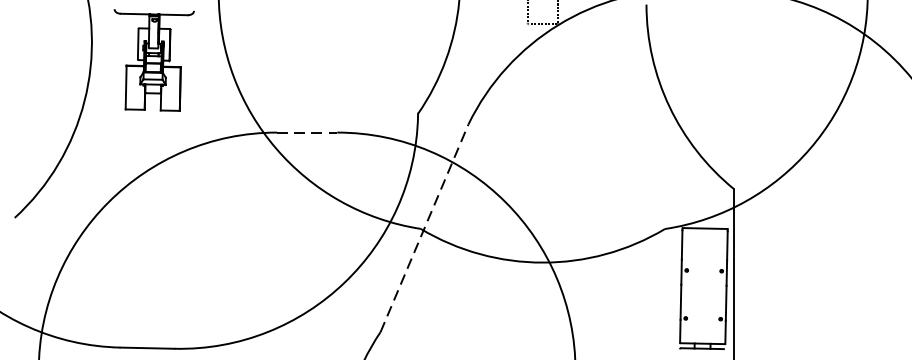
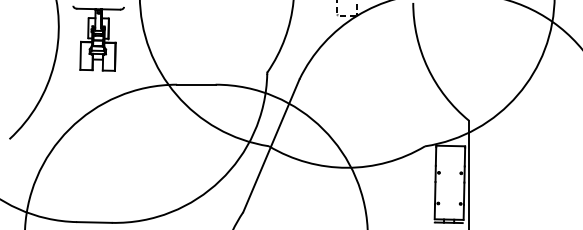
line: (307, 132) -> (196, 84), dashed -> solid
line: (424, 227) -> (271, 145), dashed -> solid

